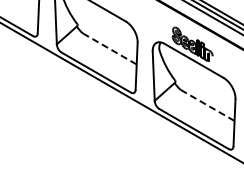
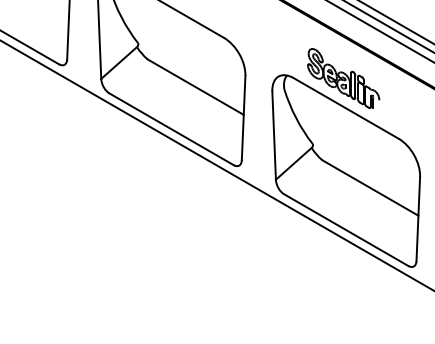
line: (110, 49) -> (196, 88), dashed -> solid
line: (208, 105) -> (371, 188), dashed -> solid

